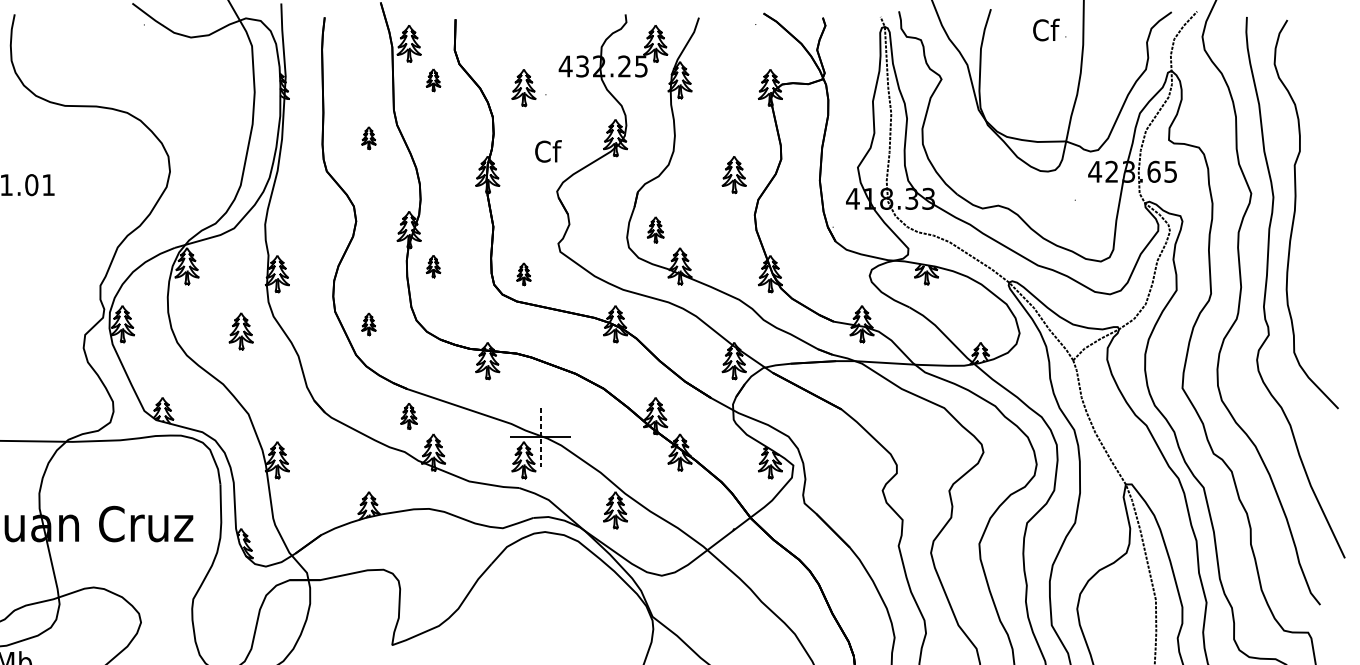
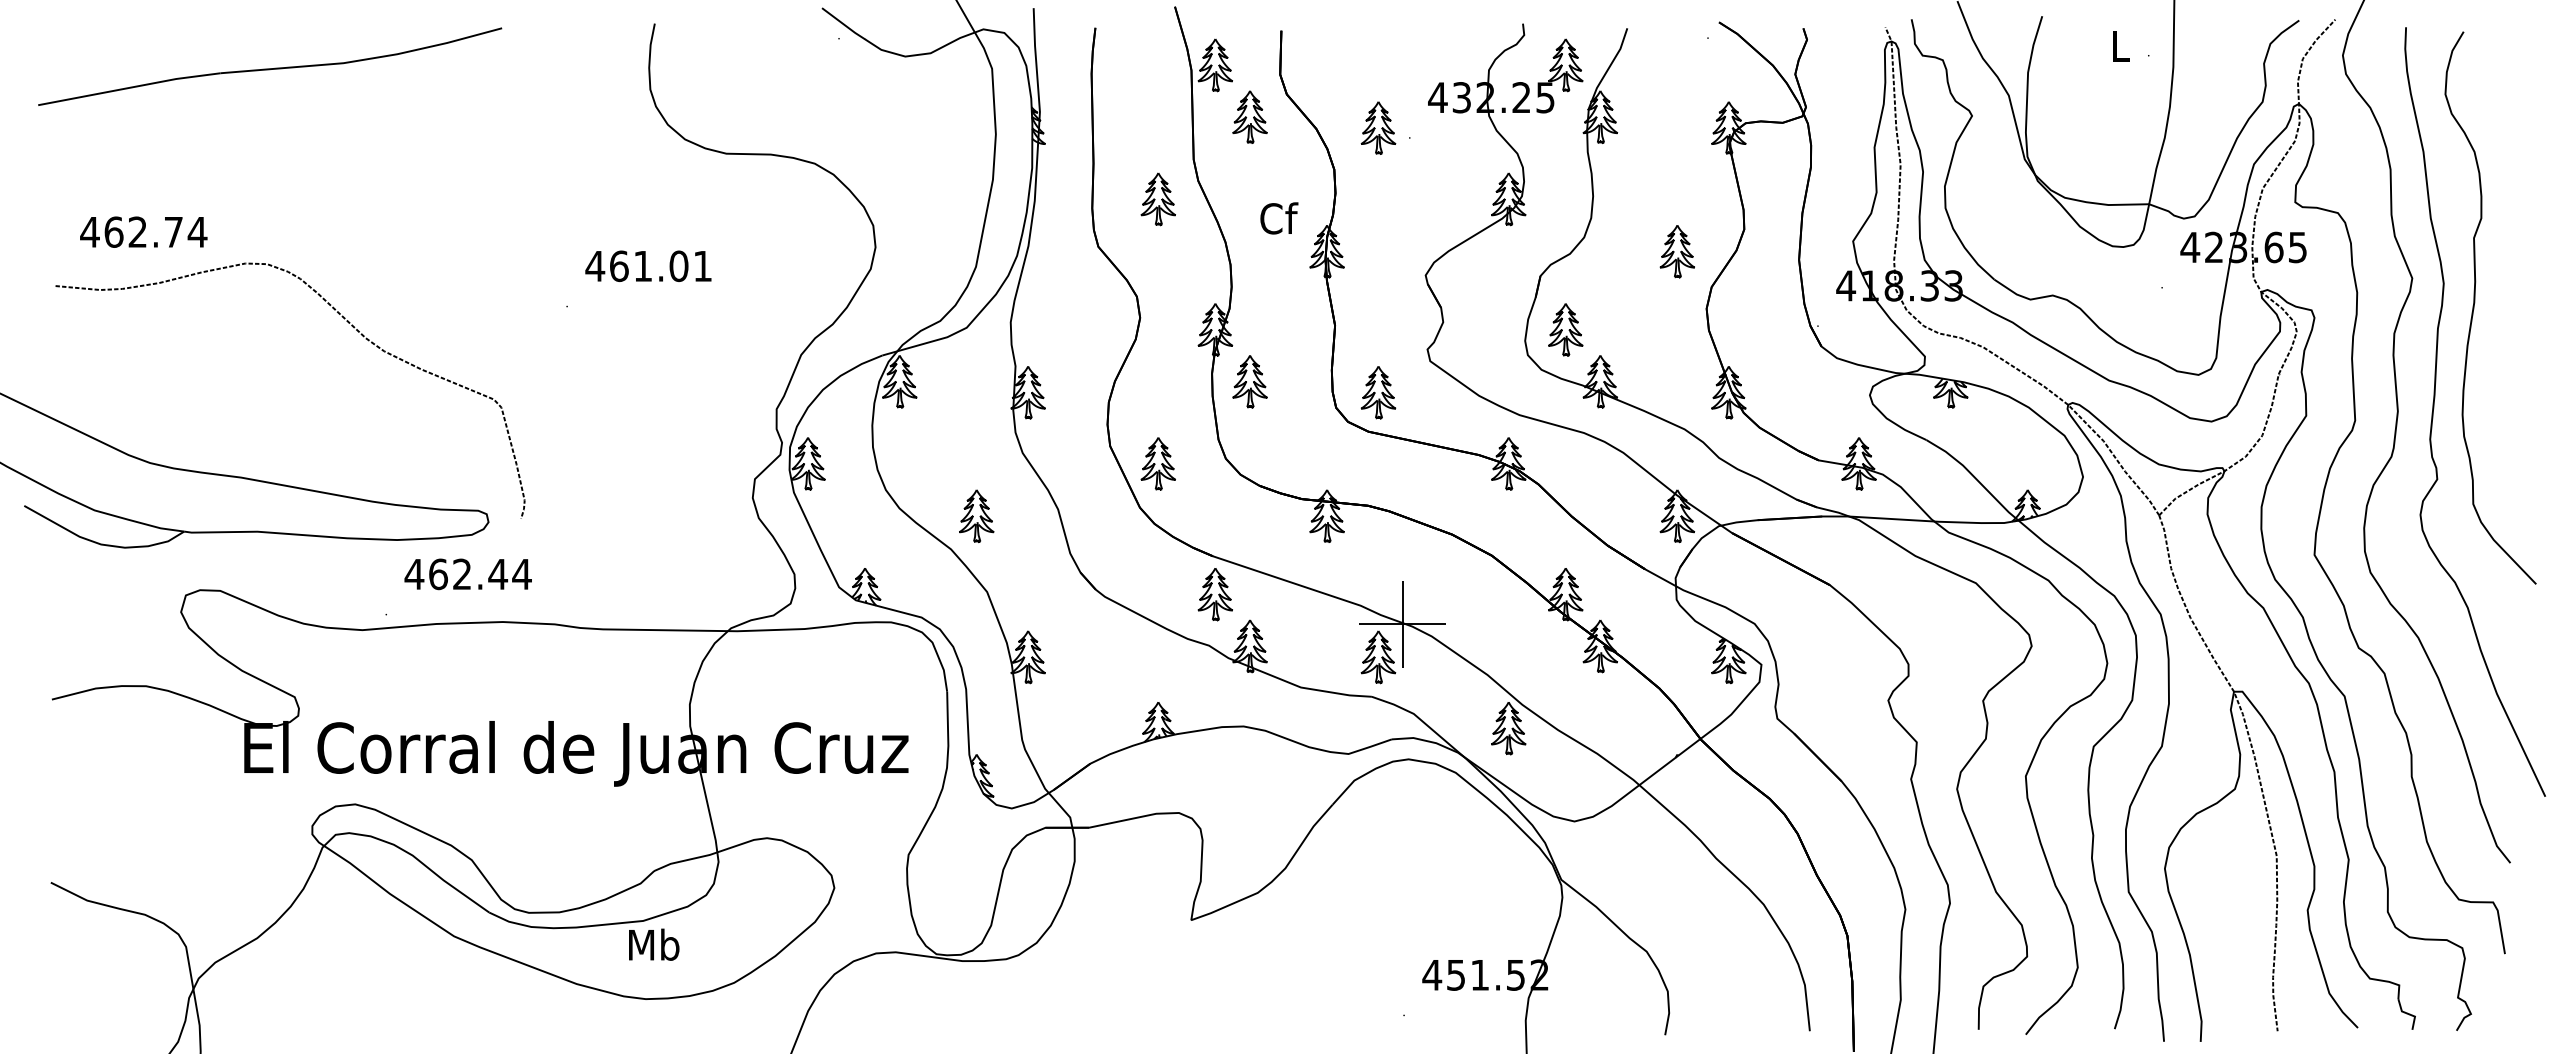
text: (1046, 29) -> (2121, 45), Cf -> L
part: (433, 79) -> (1249, 116), size x1.67
part: (368, 138) -> (1157, 199), size x1.67
text: (548, 151) -> (1279, 218), moved
part: (655, 229) -> (1565, 329), size x1.43
part: (433, 266) -> (1249, 381), size x1.67
part: (523, 273) -> (1378, 392), size x1.67
part: (368, 323) -> (1157, 463), size x1.67
part: (241, 331) -> (976, 516), moved
part: (408, 416) -> (1214, 594), size x1.43
line: (540, 437) -> (1402, 624), dashed -> solid

